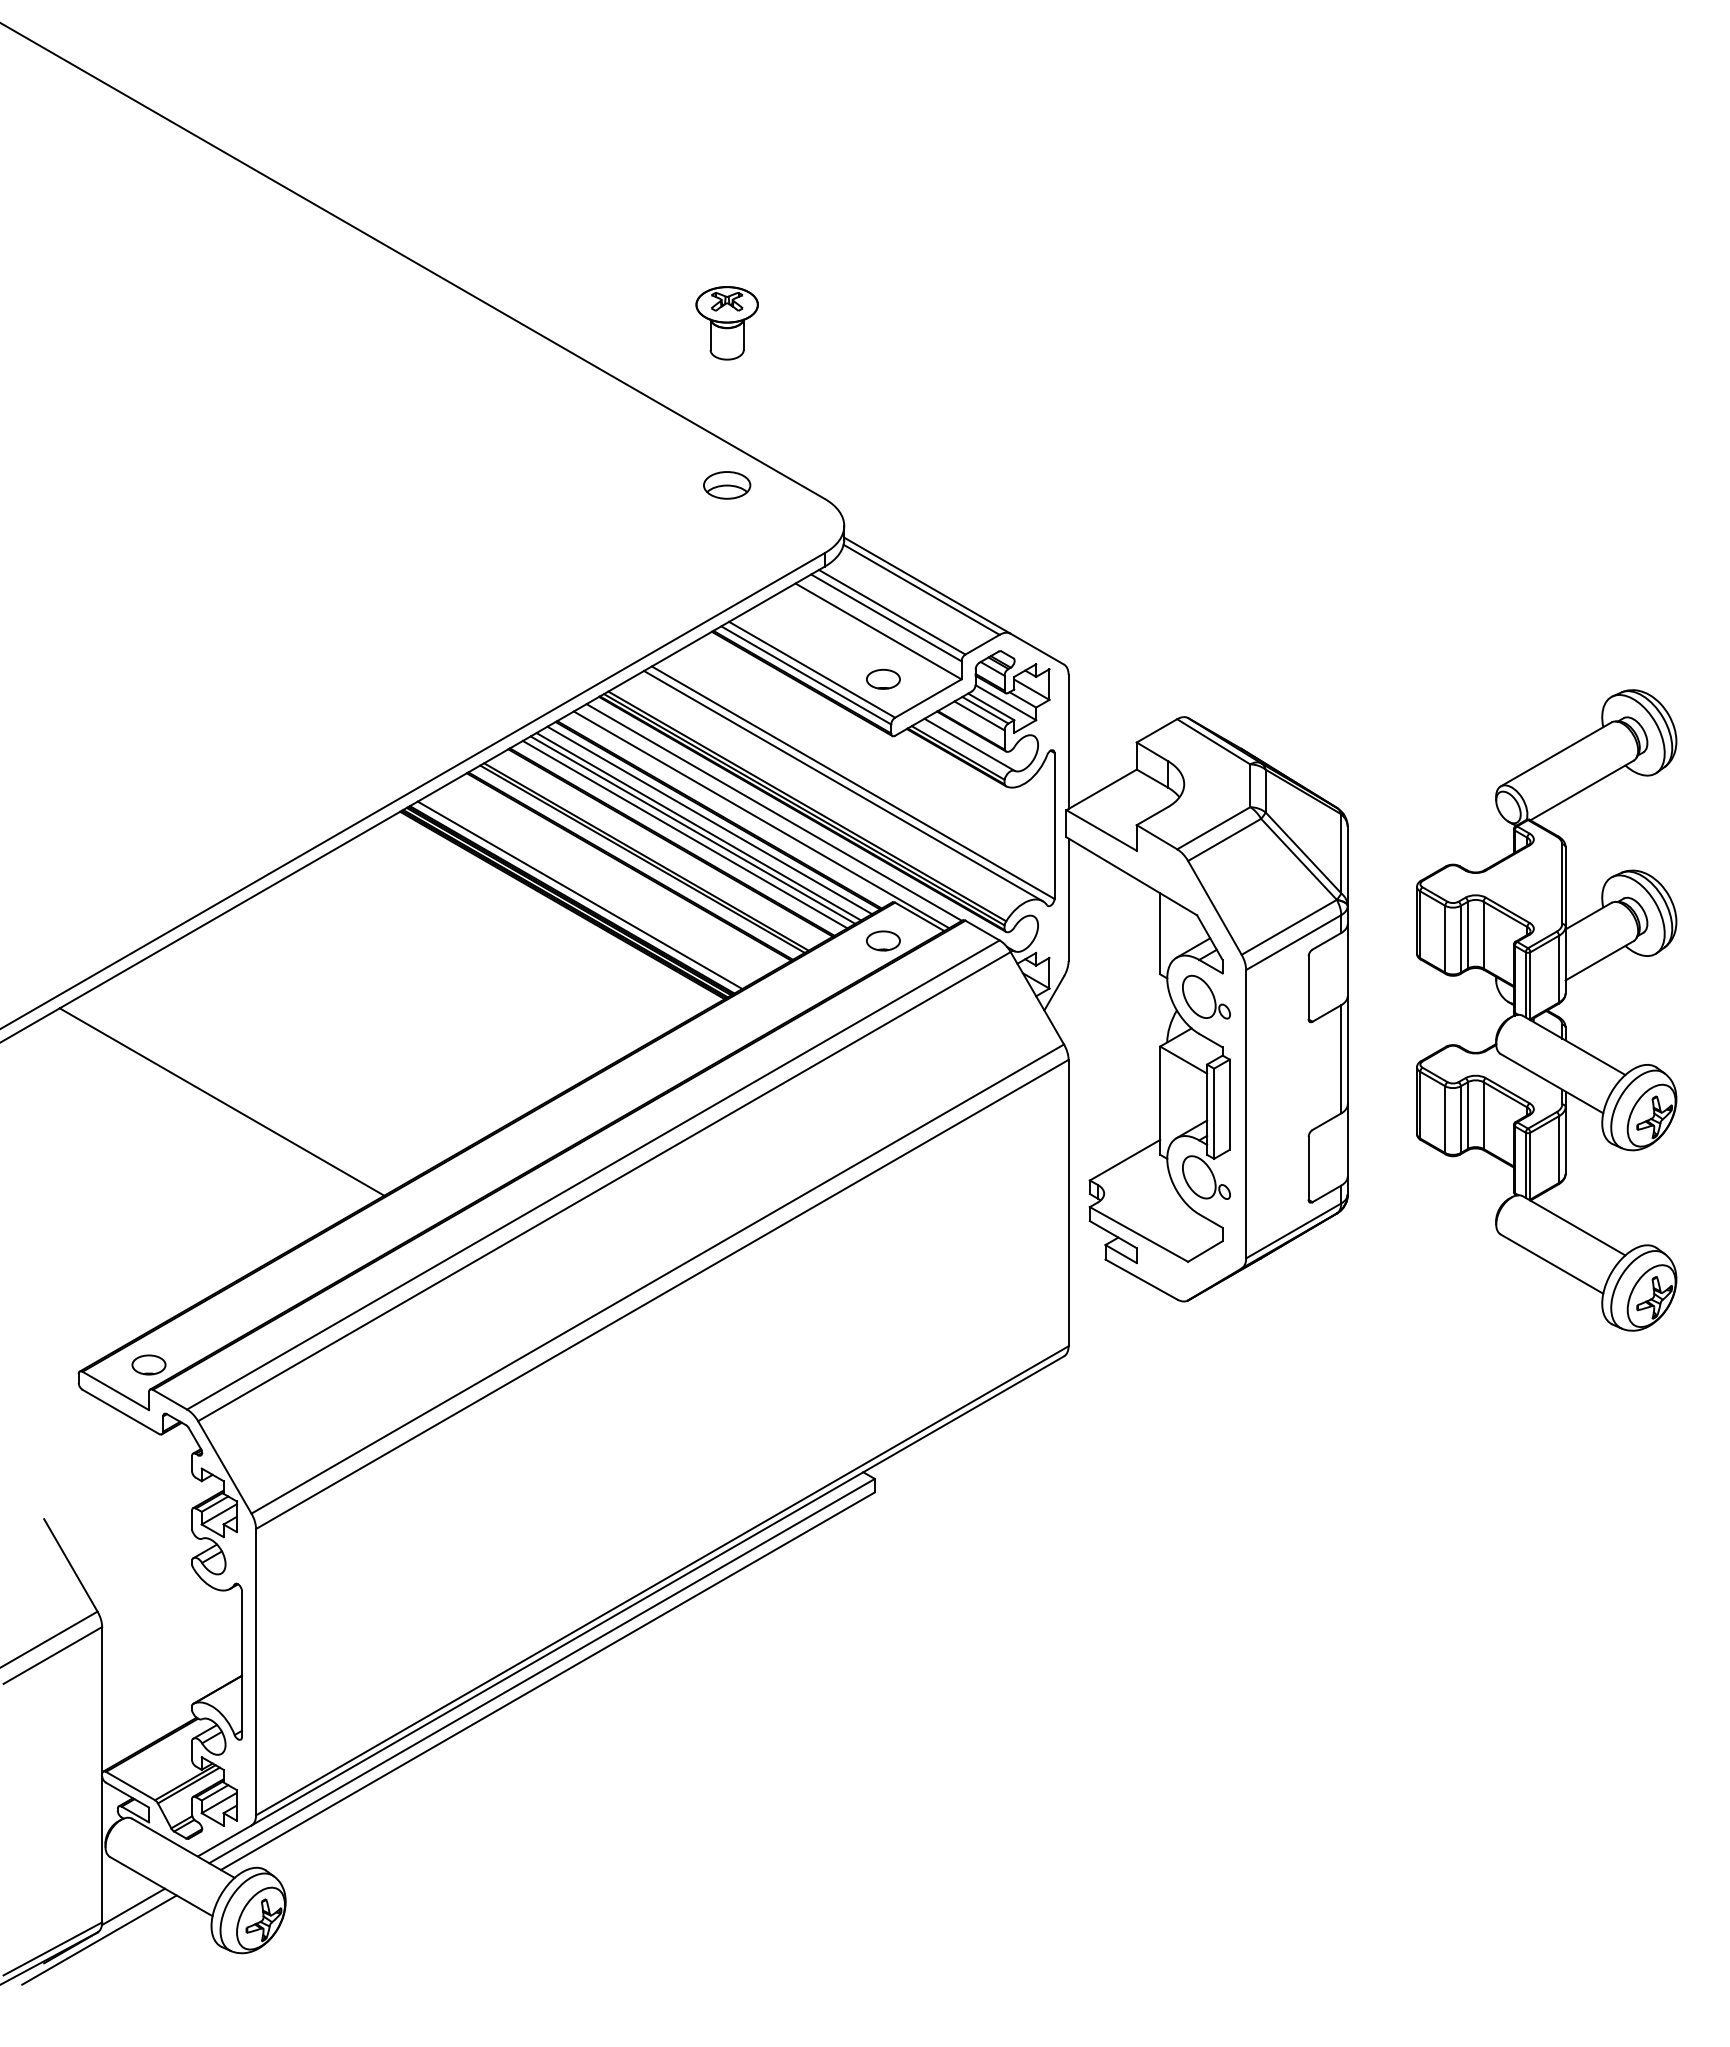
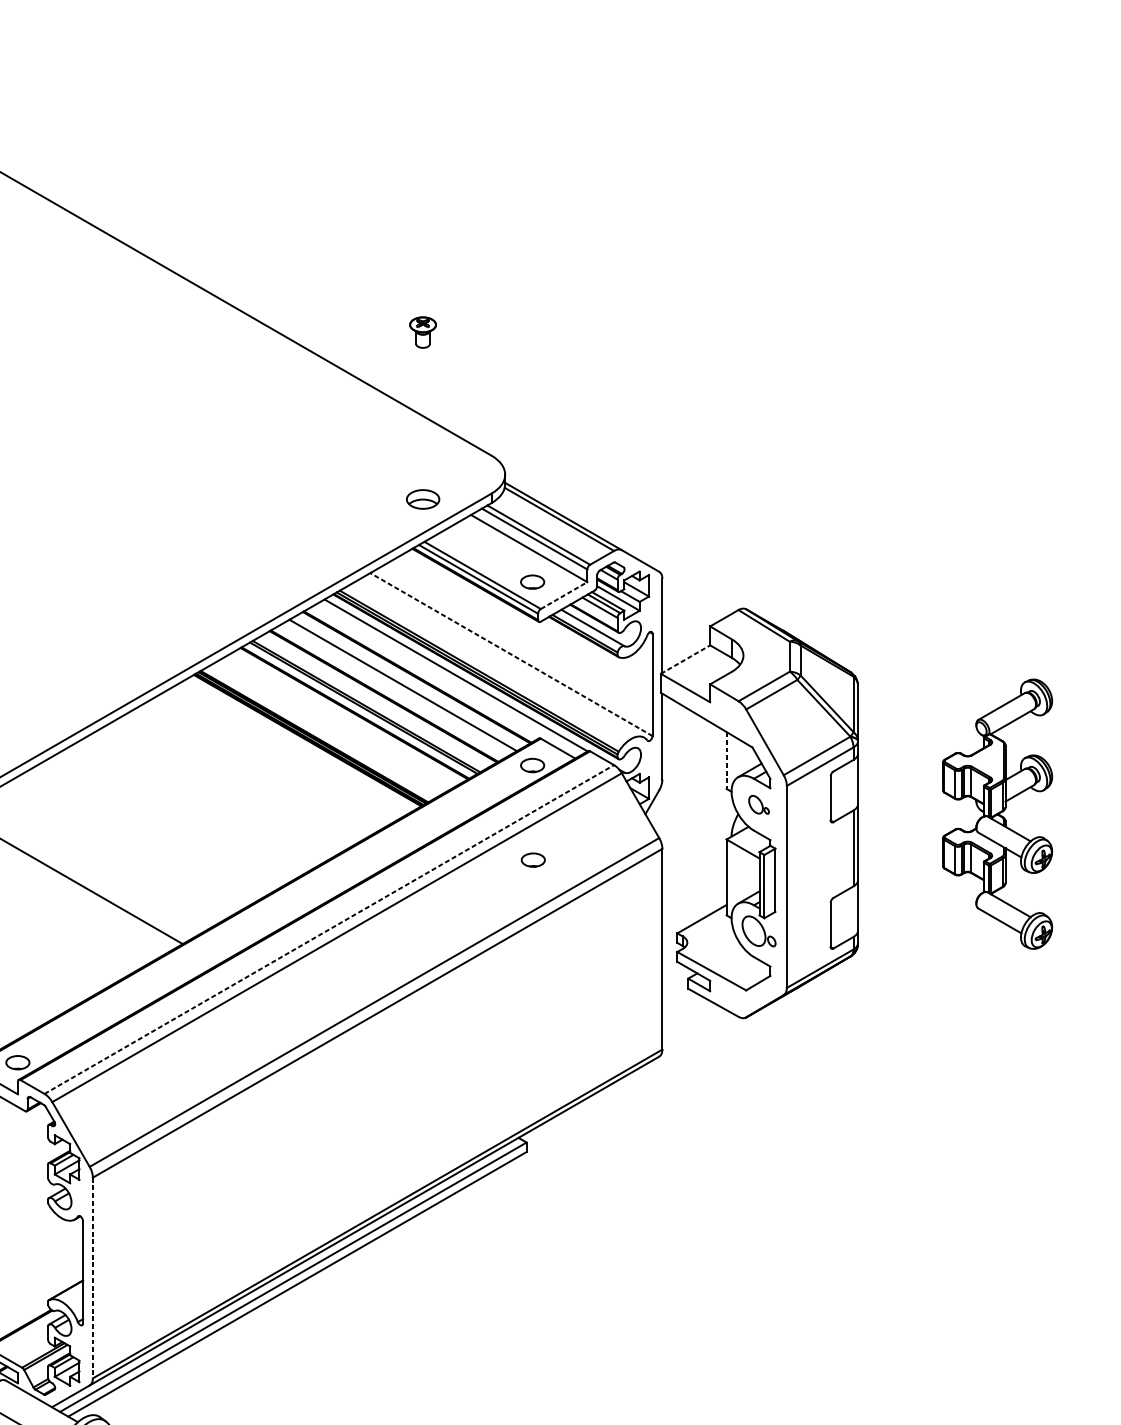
part: (726, 323) -> (422, 332), size x0.6
part: (727, 485) -> (423, 499), moved
line: (928, 698) -> (564, 595), solid -> dashed
line: (852, 782) -> (510, 654), solid -> dashed
line: (843, 786) -> (504, 657), removed
line: (1101, 789) -> (685, 659), solid -> dashed
line: (761, 819) -> (447, 680), removed
line: (709, 820) -> (410, 681), removed
line: (692, 829) -> (398, 687), removed
line: (684, 834) -> (393, 690), removed
line: (579, 895) -> (319, 733), removed
line: (1160, 933) -> (726, 760), solid -> dashed
part: (1206, 996) -> (759, 804), size x0.6
part: (1546, 1010) -> (997, 814), size x0.6
part: (884, 1075) -> (533, 859), added
line: (593, 1174) -> (329, 929), solid -> dashed
line: (256, 1672) -> (93, 1278), solid -> dashed

